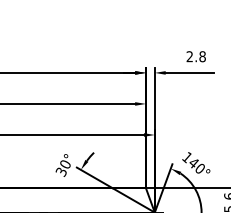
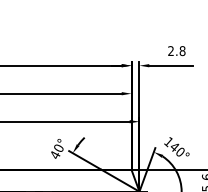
text: (61, 172) -> (55, 155), 30° -> 40°

